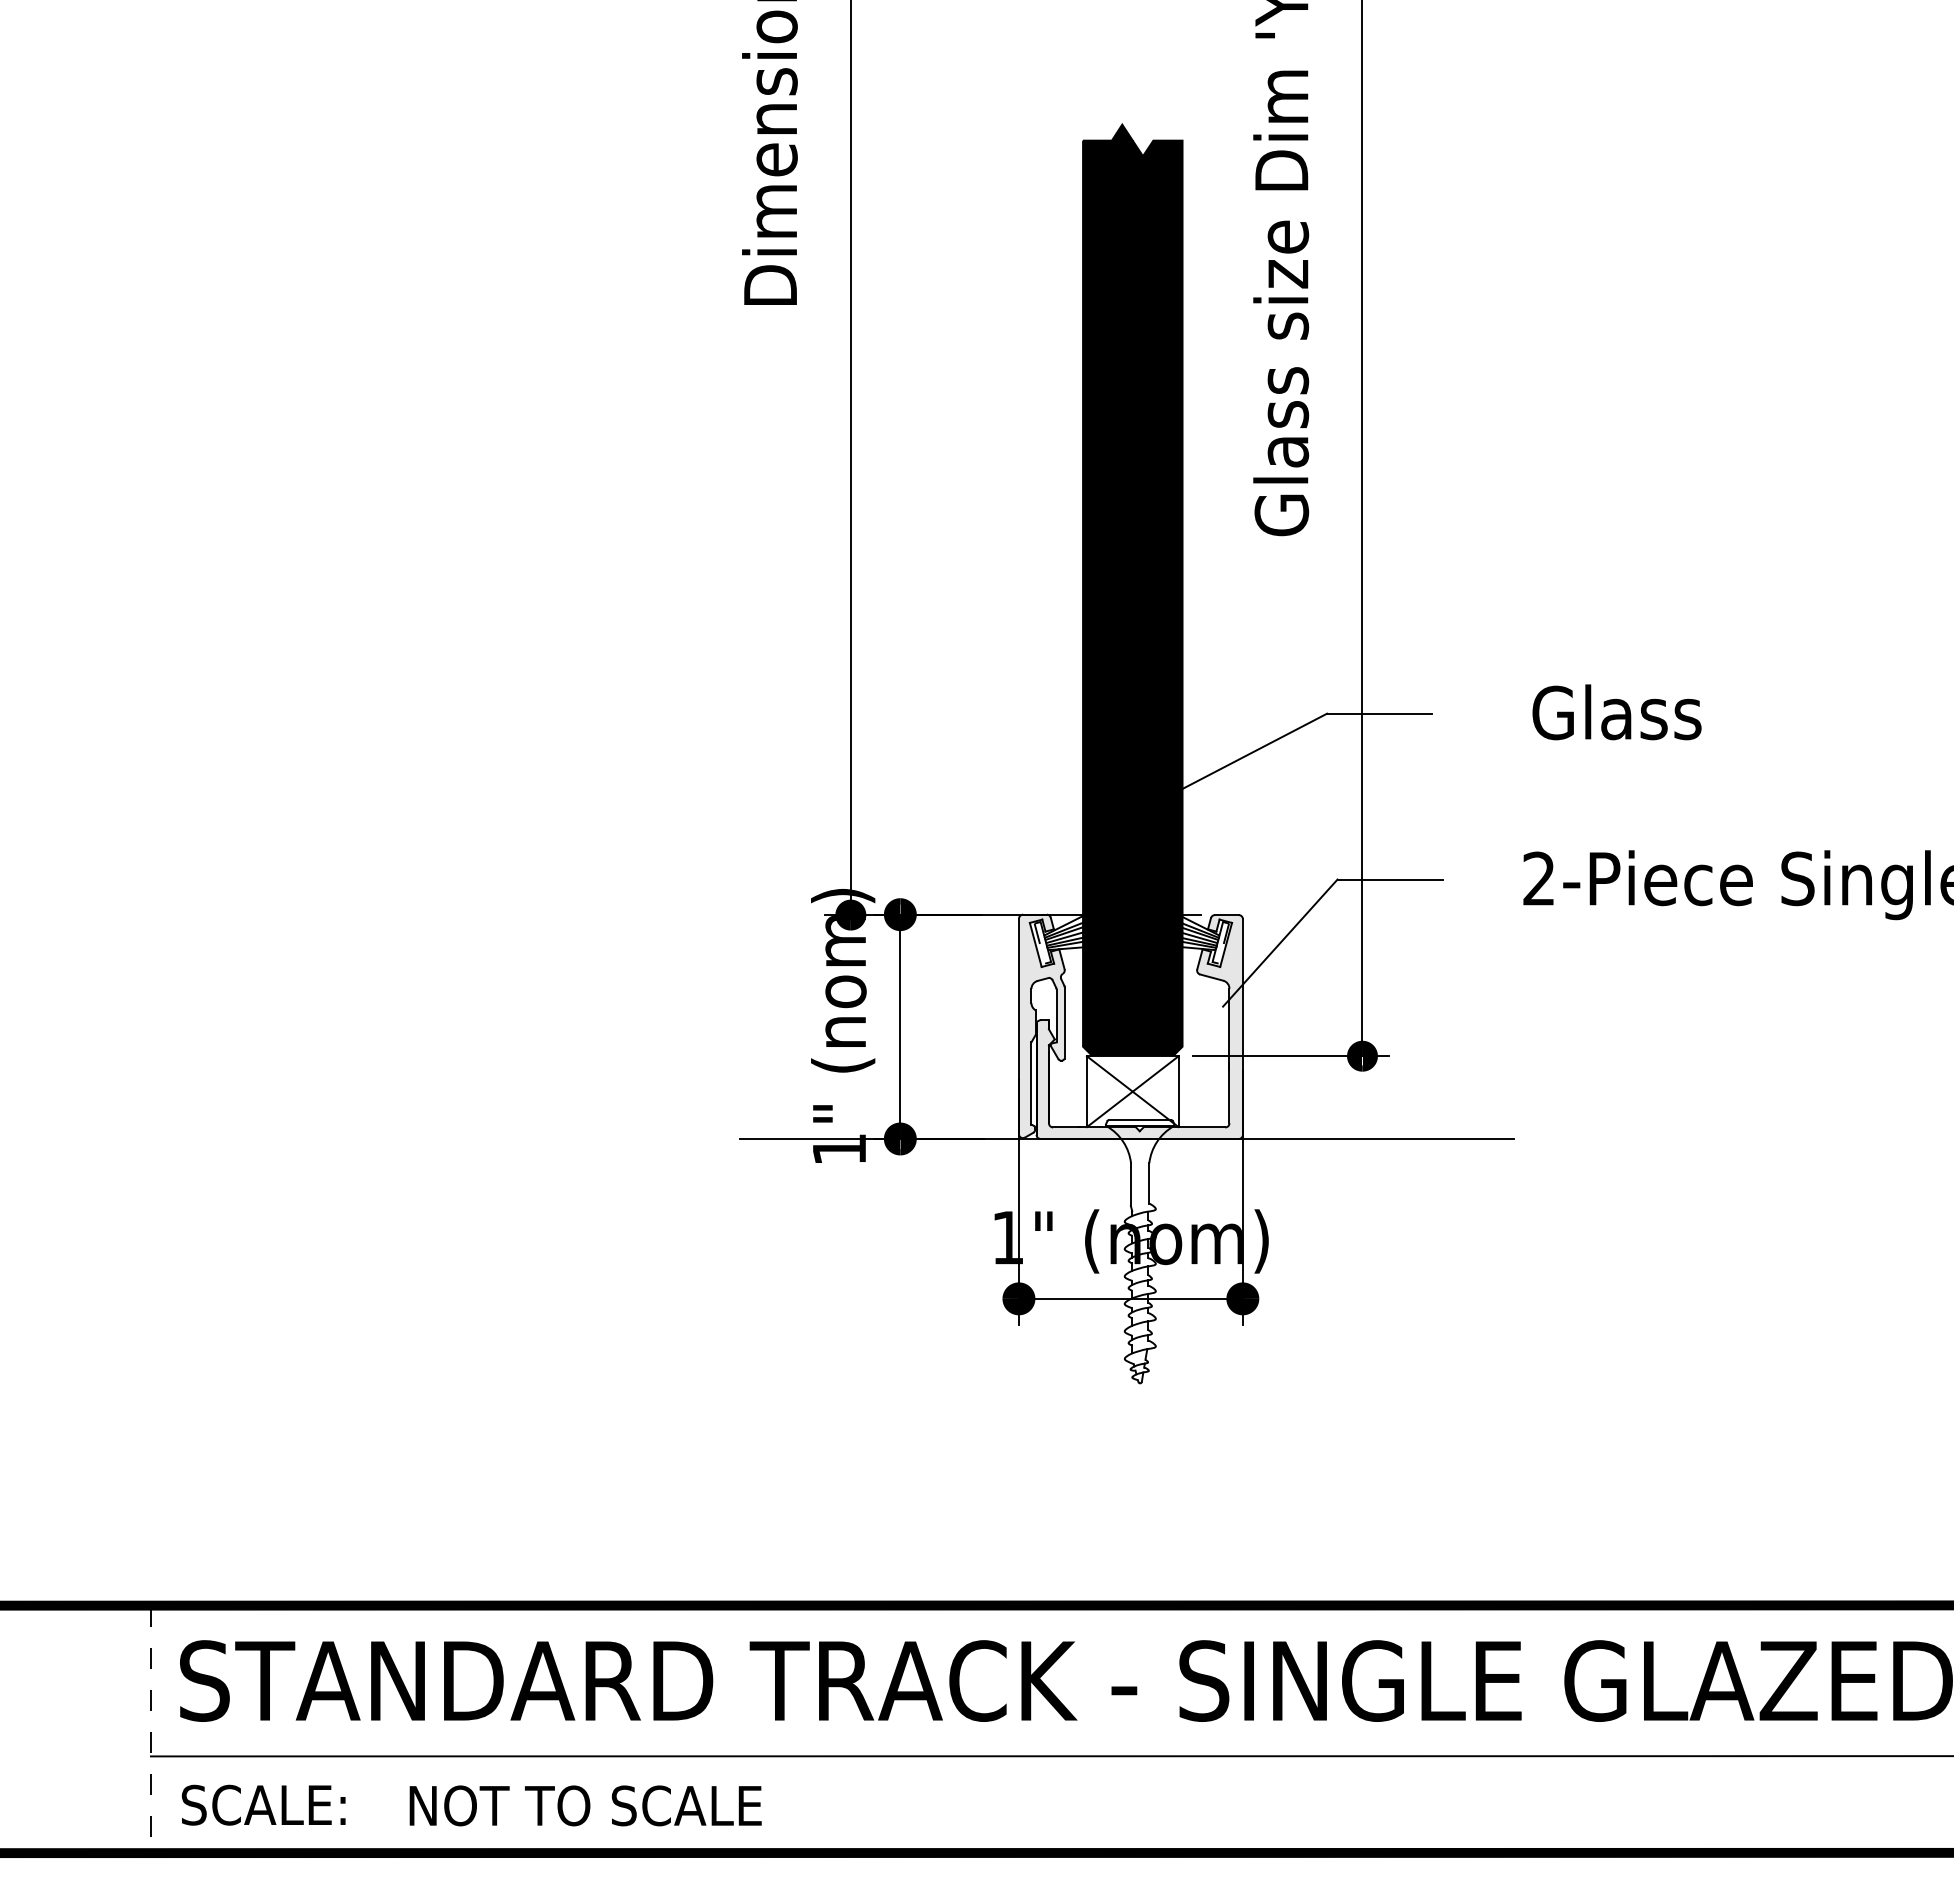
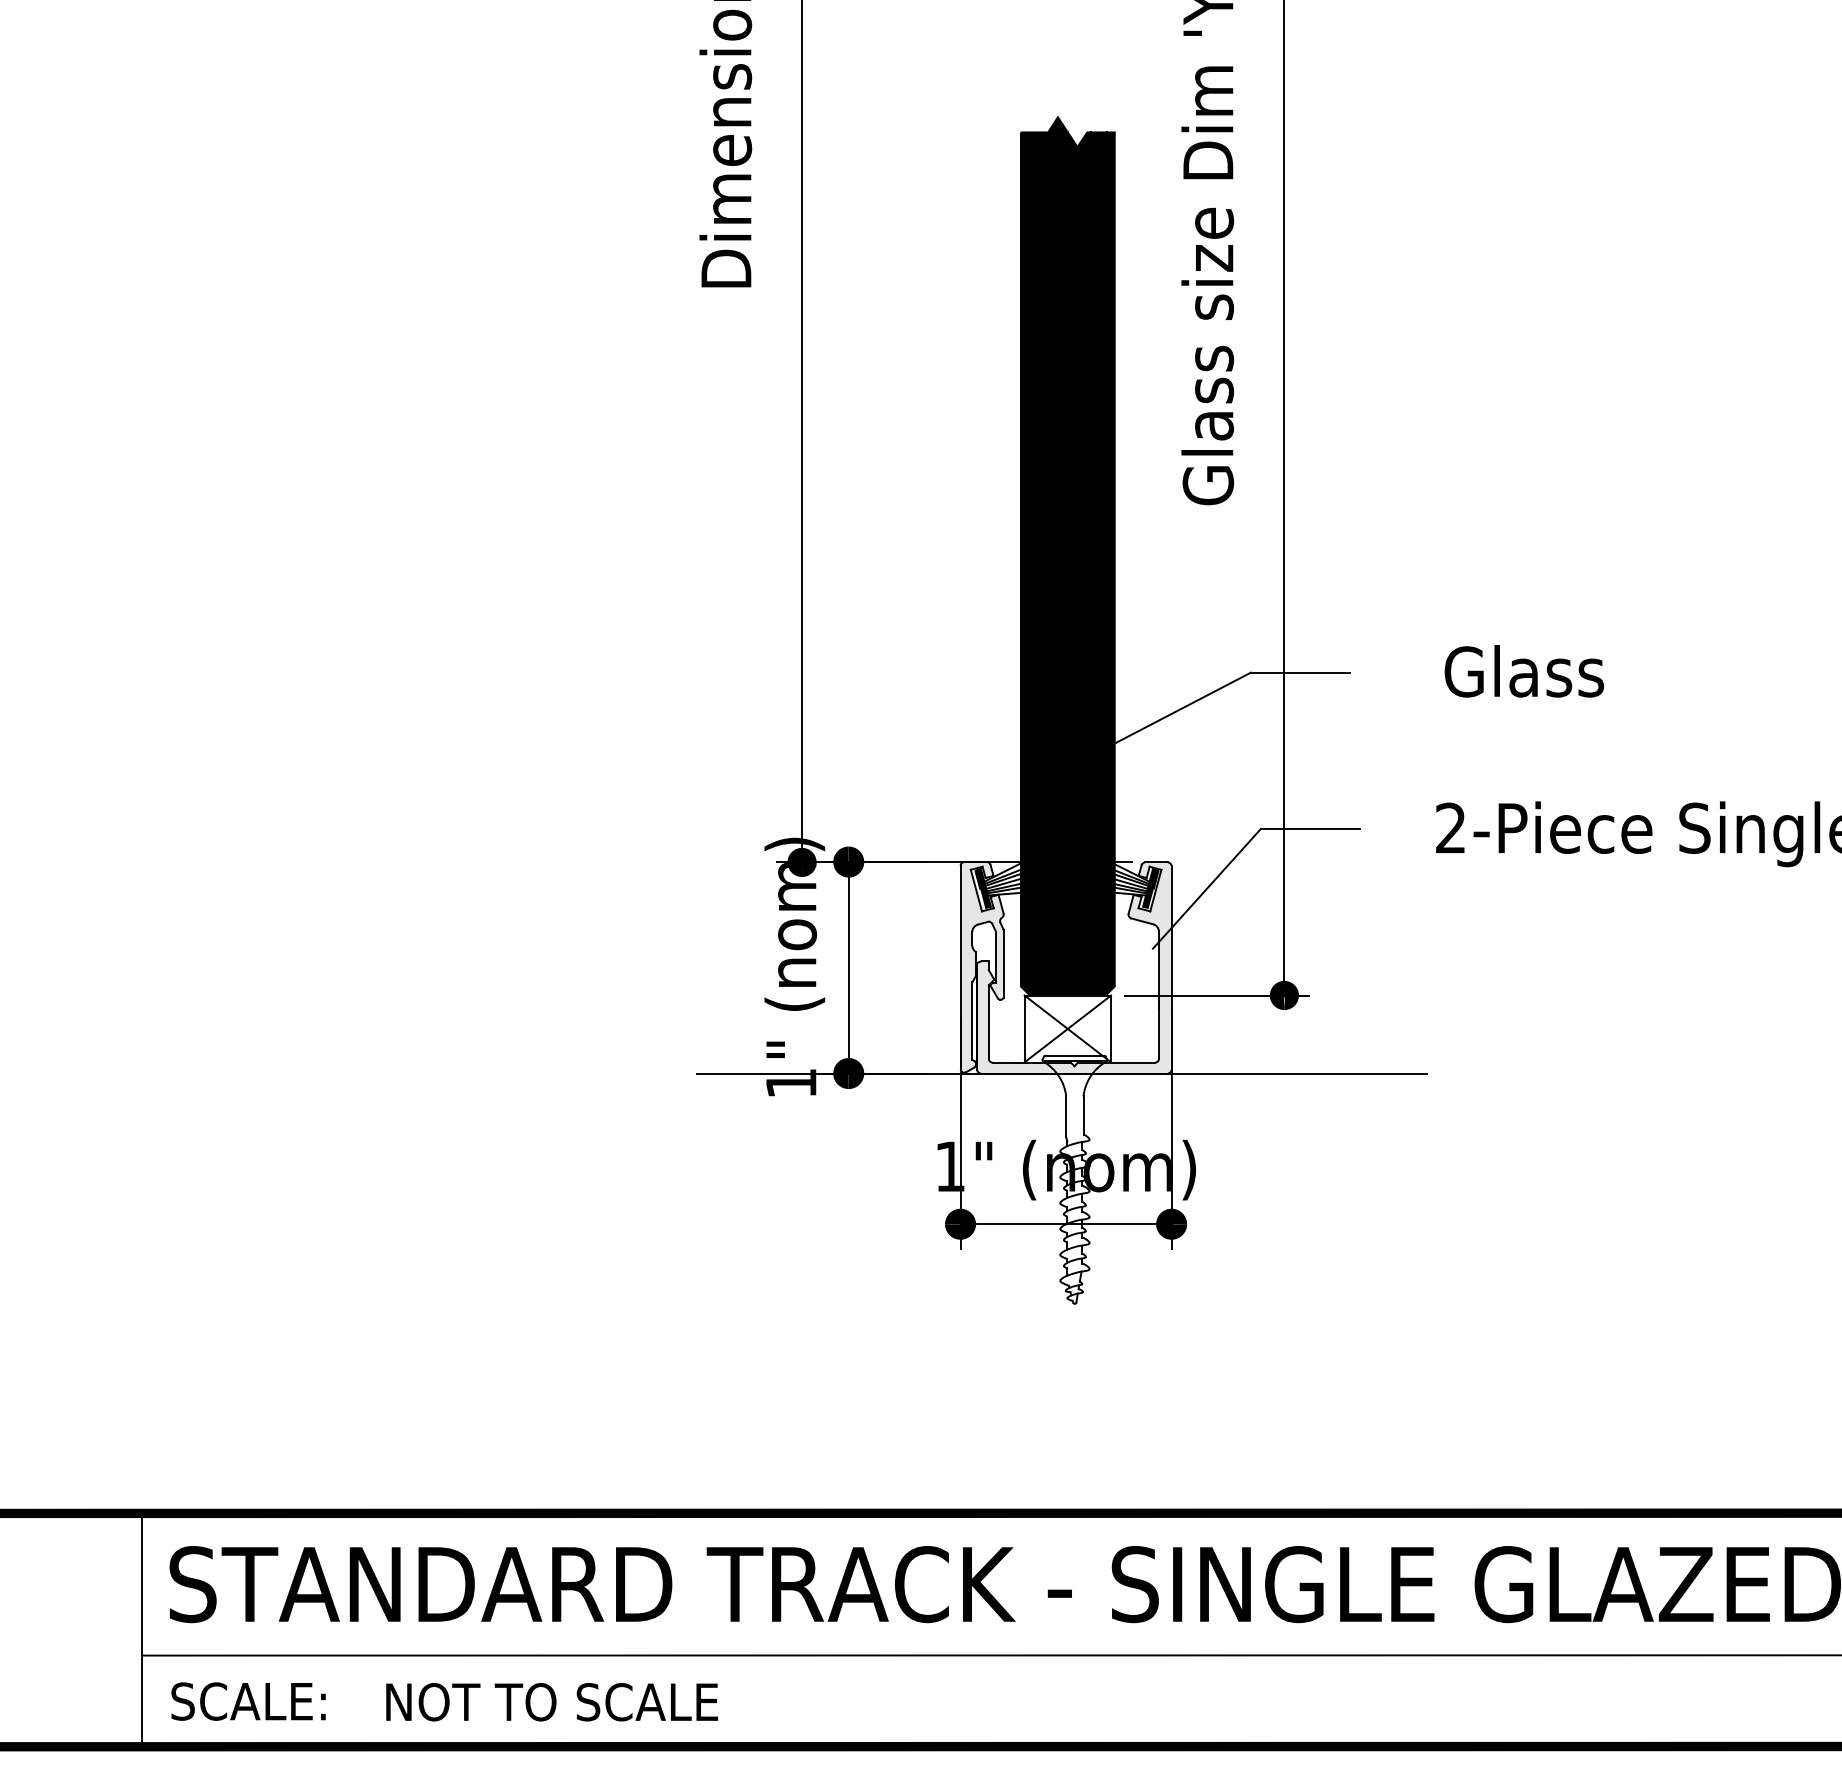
fill: (1042, 942) -> (982, 888), added
fill: (1220, 942) -> (1150, 888), added
line: (150, 1729) -> (141, 1630), dashed -> solid

